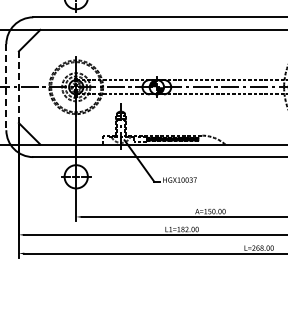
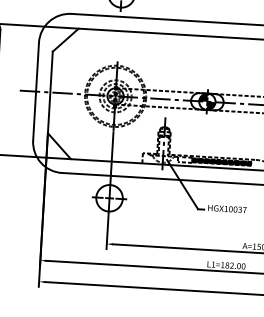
line: (6, 87) -> (36, 91), dashed -> solid
line: (18, 87) -> (49, 92), dashed -> solid

